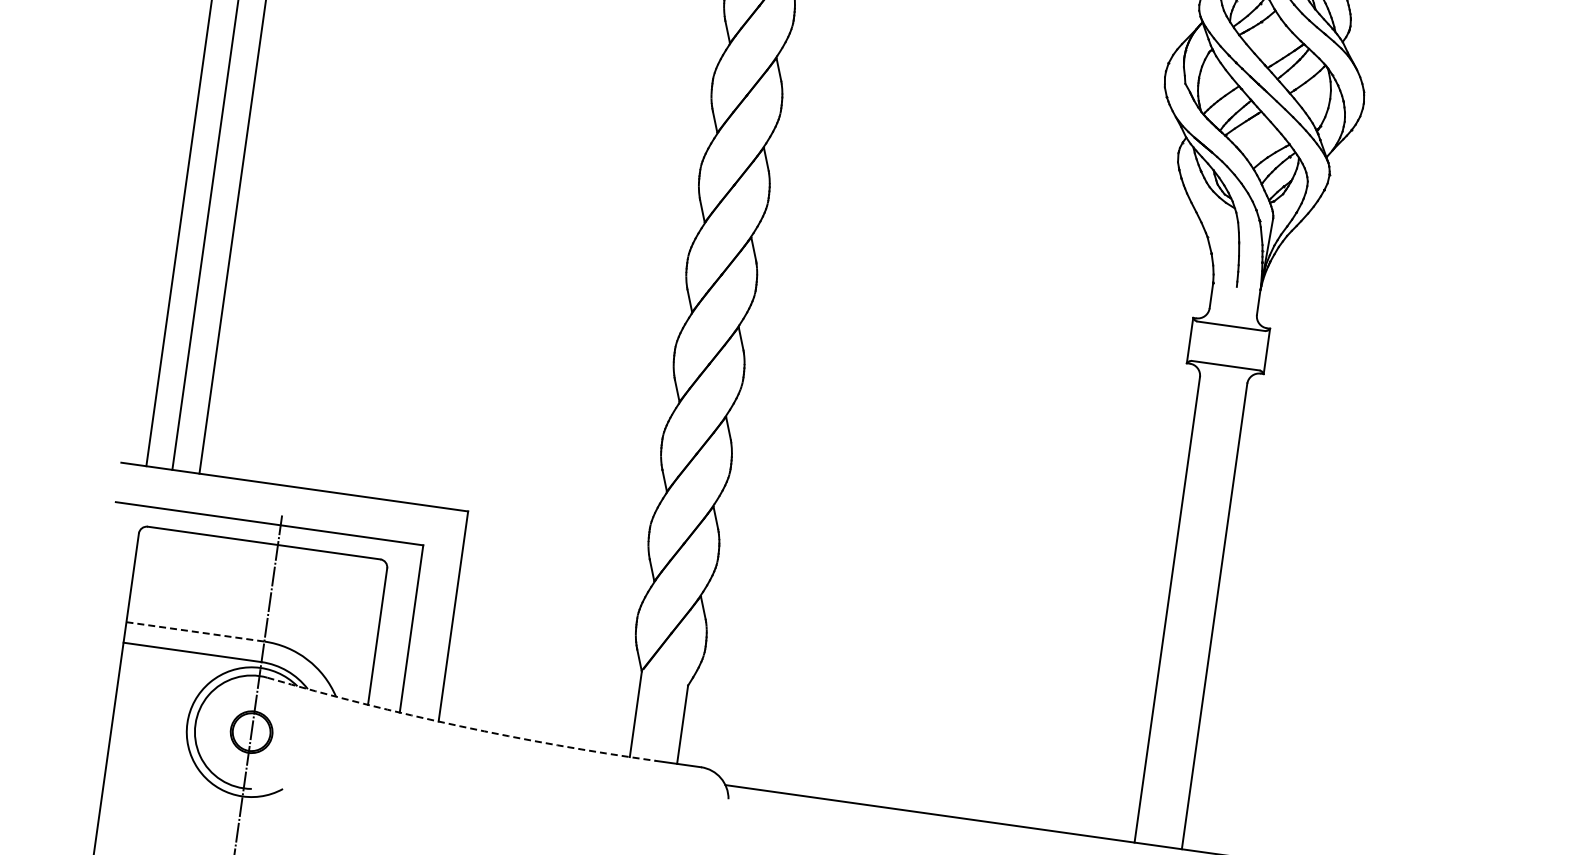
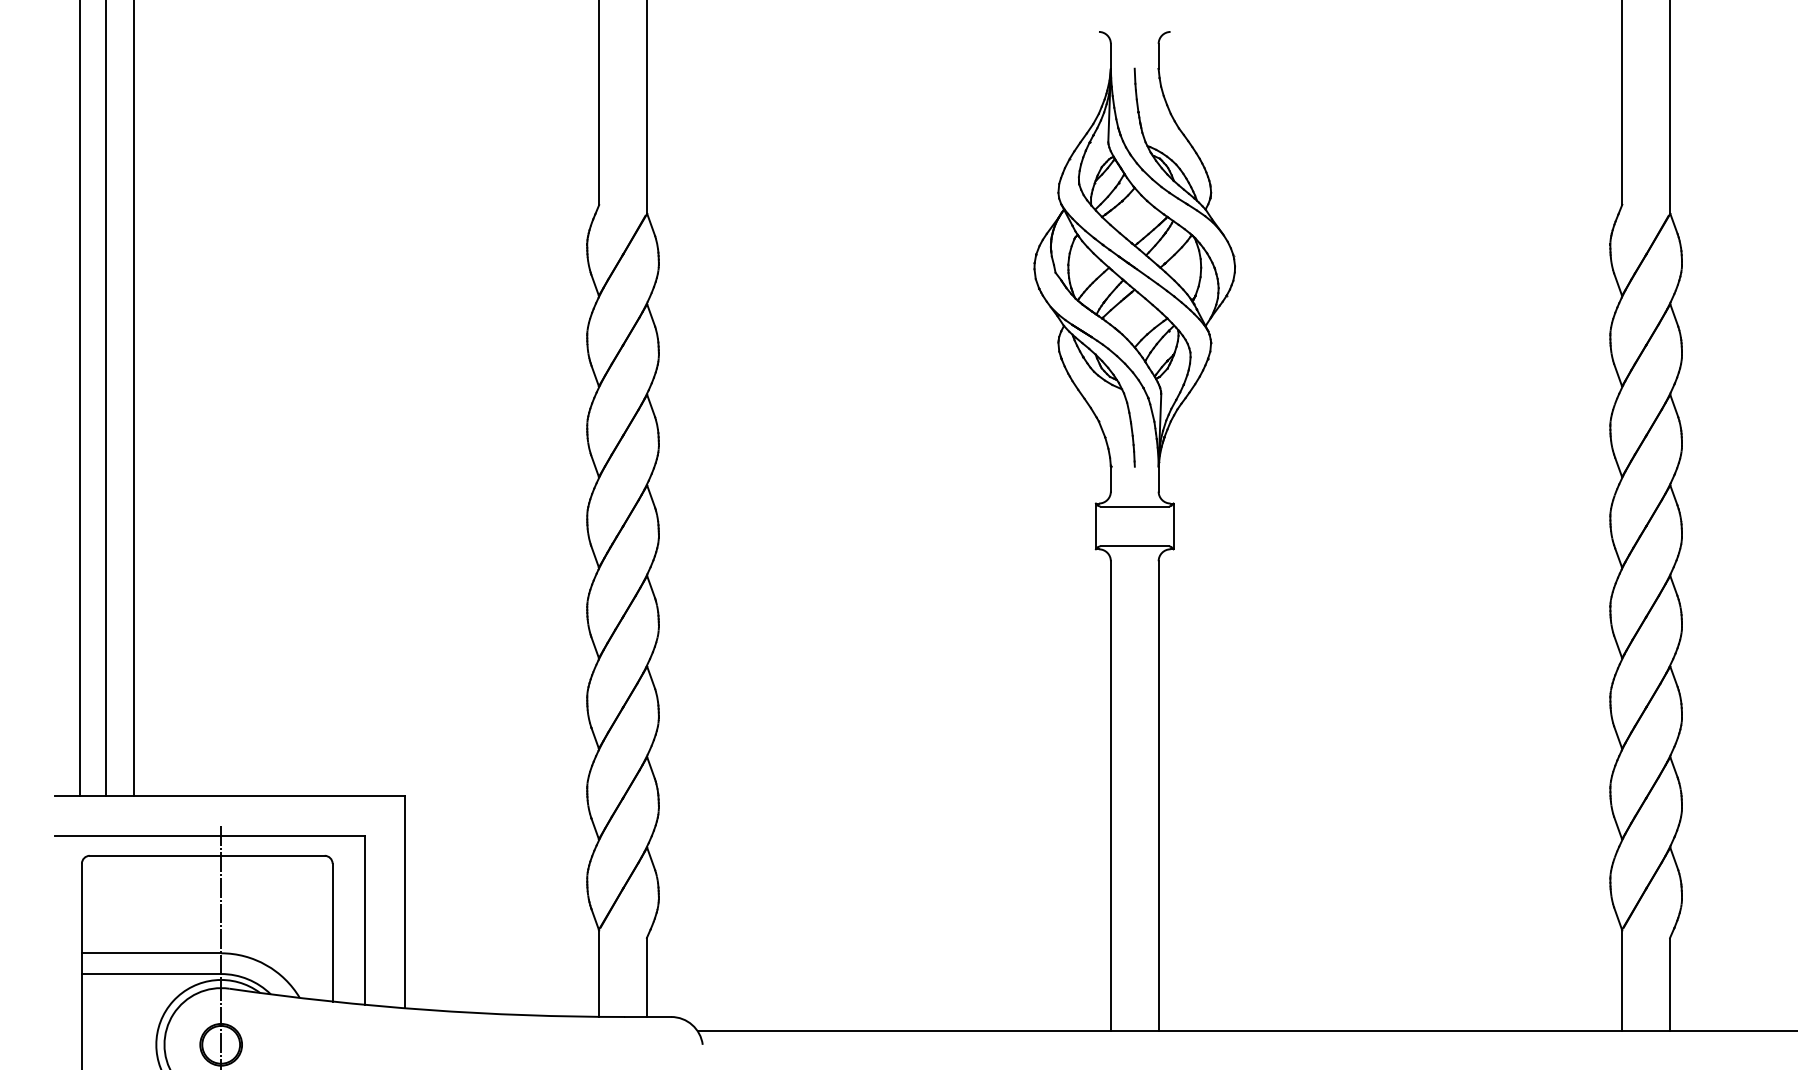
line: (195, 632) -> (151, 953), dashed -> solid
arc: (459, 725) -> (426, 1009), dashed -> solid

